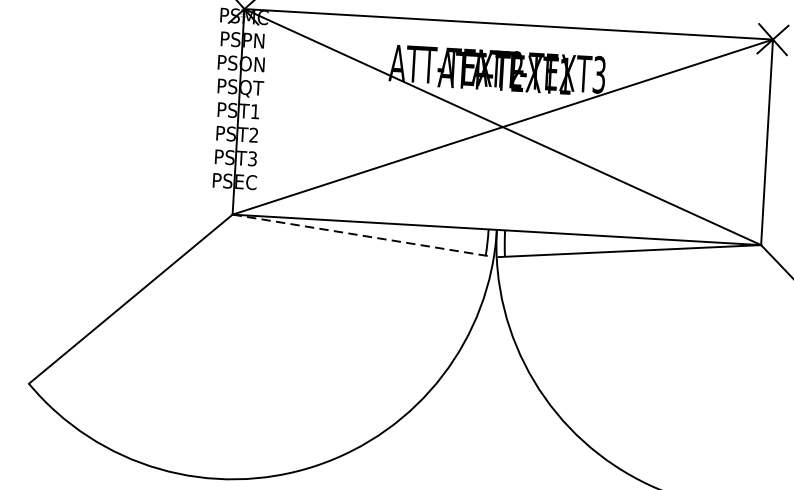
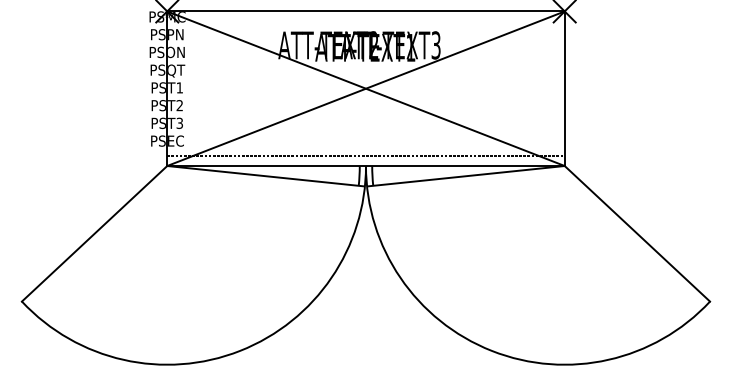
line: (496, 217) -> (365, 156), added
line: (362, 236) -> (265, 176), dashed -> solid

